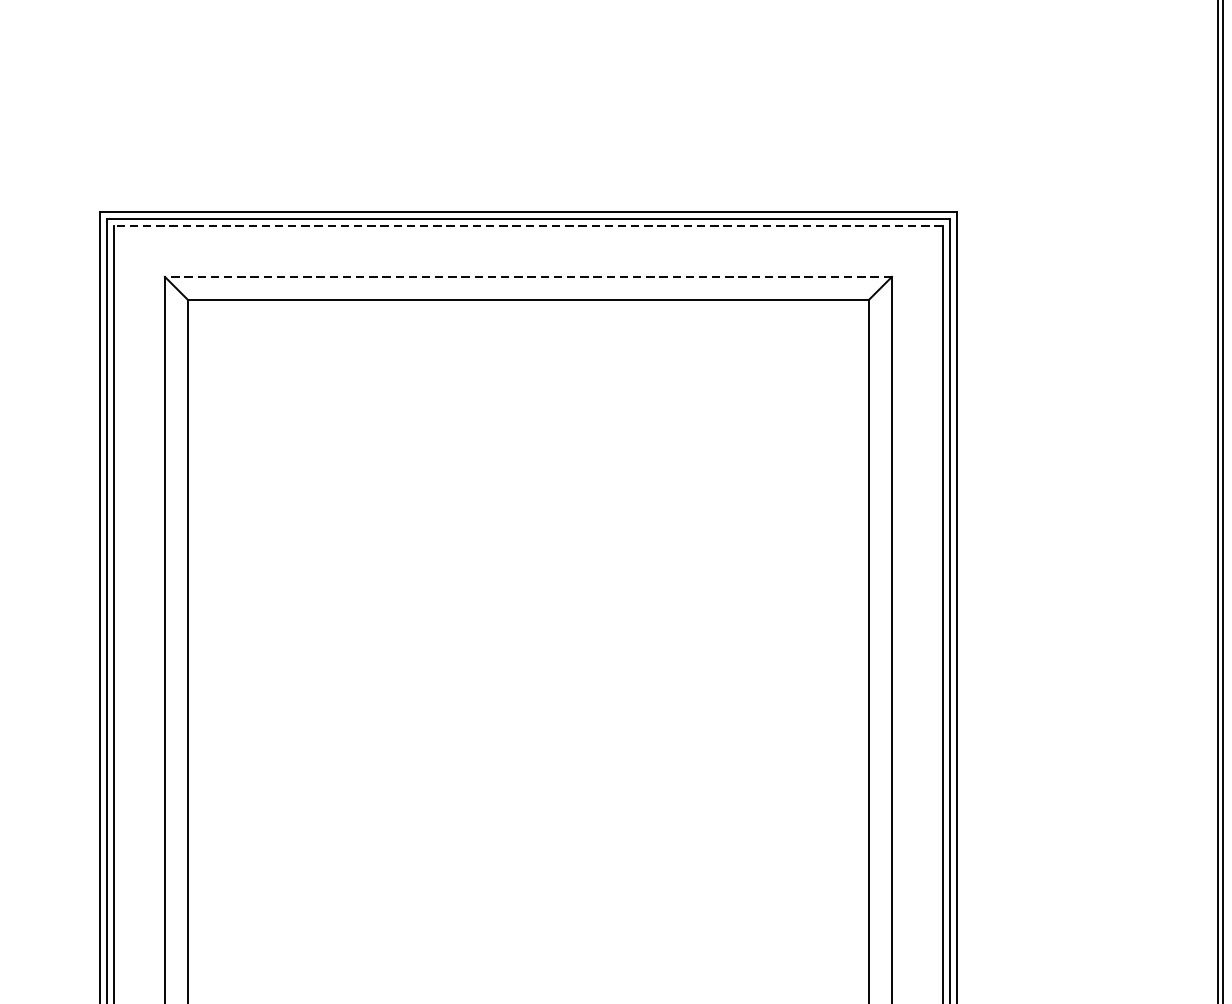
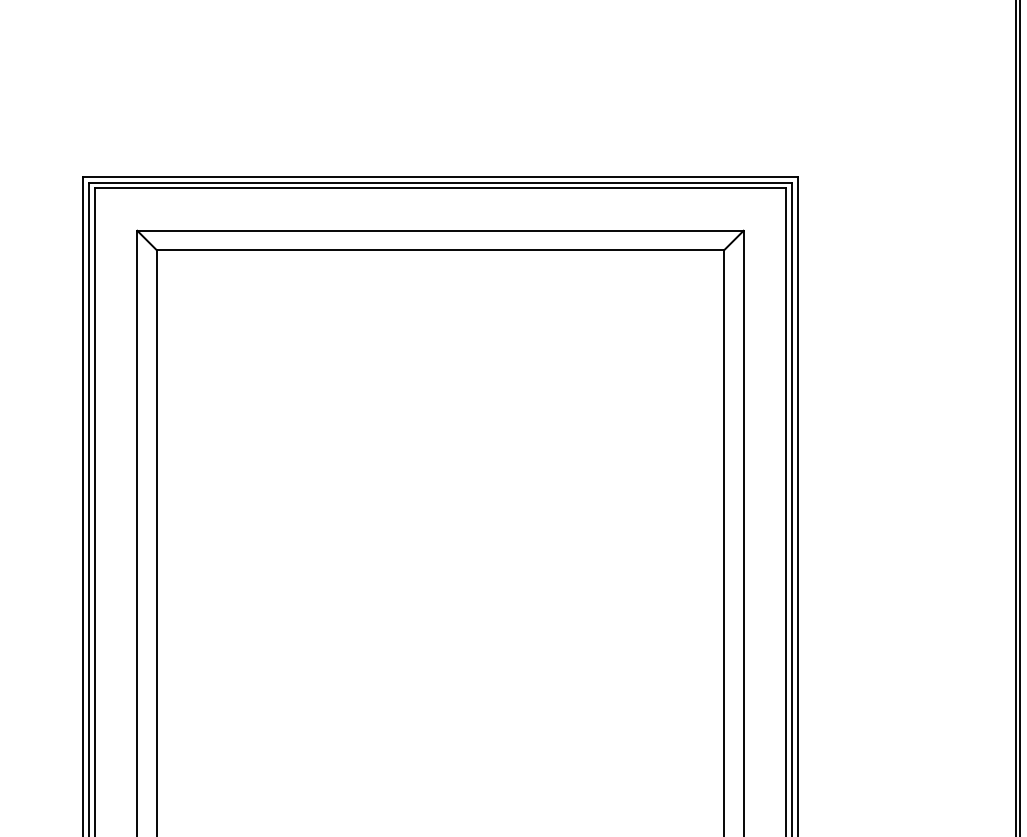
line: (528, 226) -> (440, 188), dashed -> solid
line: (528, 276) -> (440, 230), dashed -> solid

